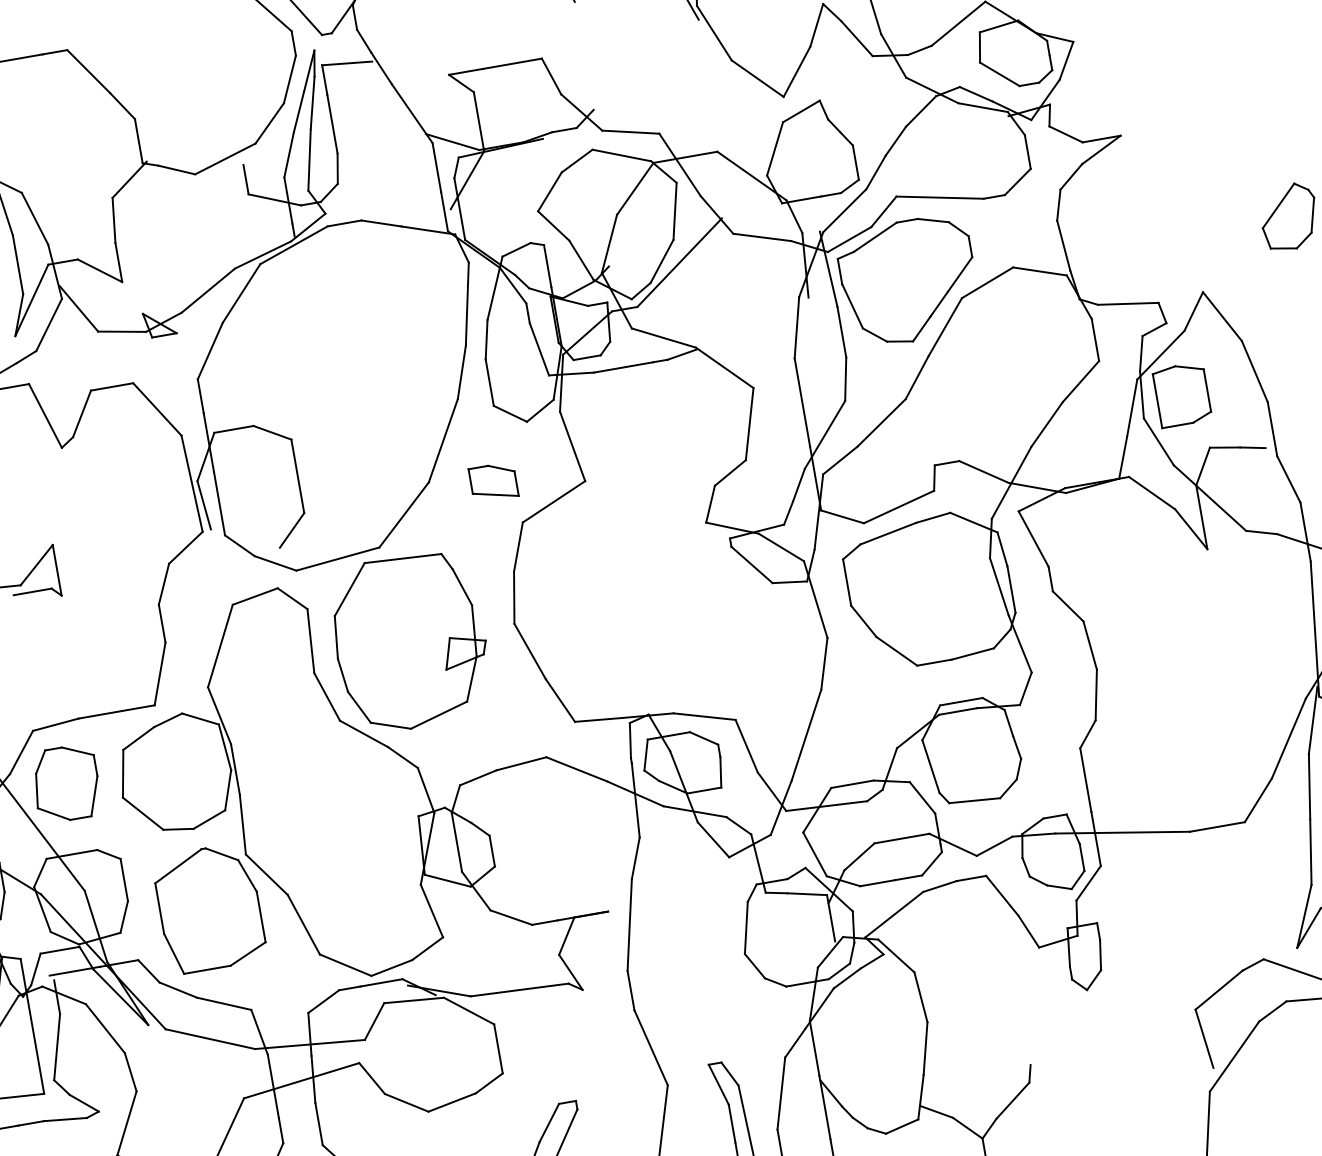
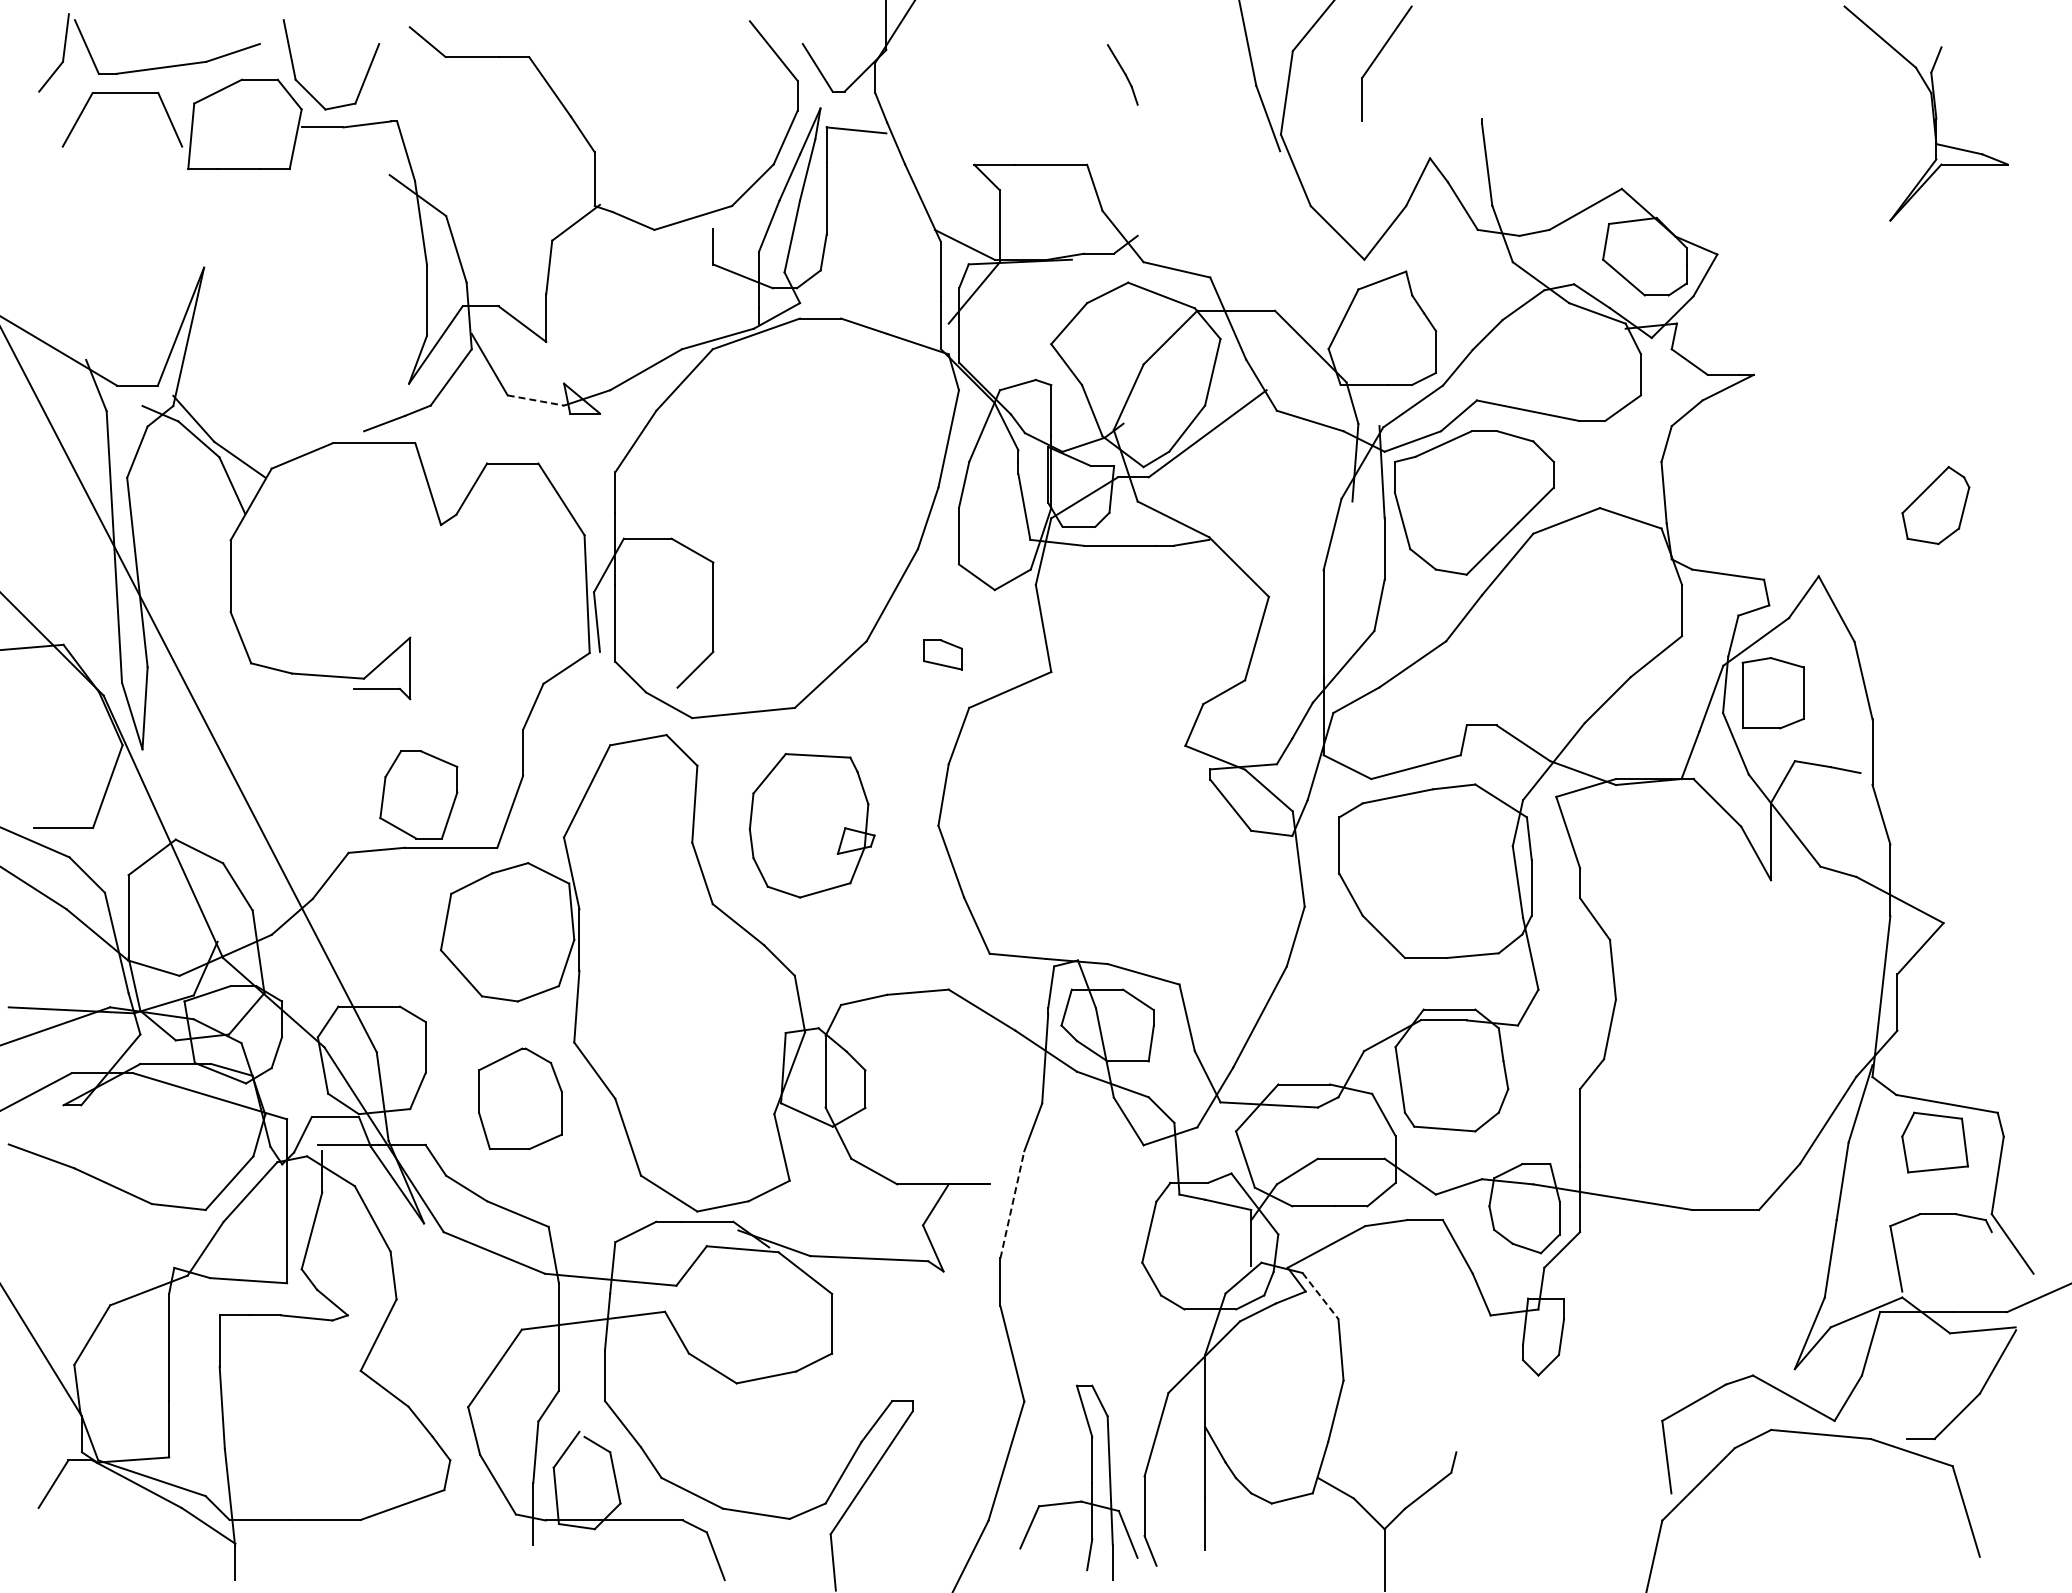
line: (121, 331) -> (535, 400), solid -> dashed
part: (493, 482) -> (942, 654), size x0.7
part: (410, 641) -> (812, 825), size x0.7
part: (65, 783) -> (418, 794), moved
part: (209, 908) -> (520, 1098), size x0.7
line: (629, 924) -> (1012, 1204), solid -> dashed
line: (896, 956) -> (1320, 1296), solid -> dashed

